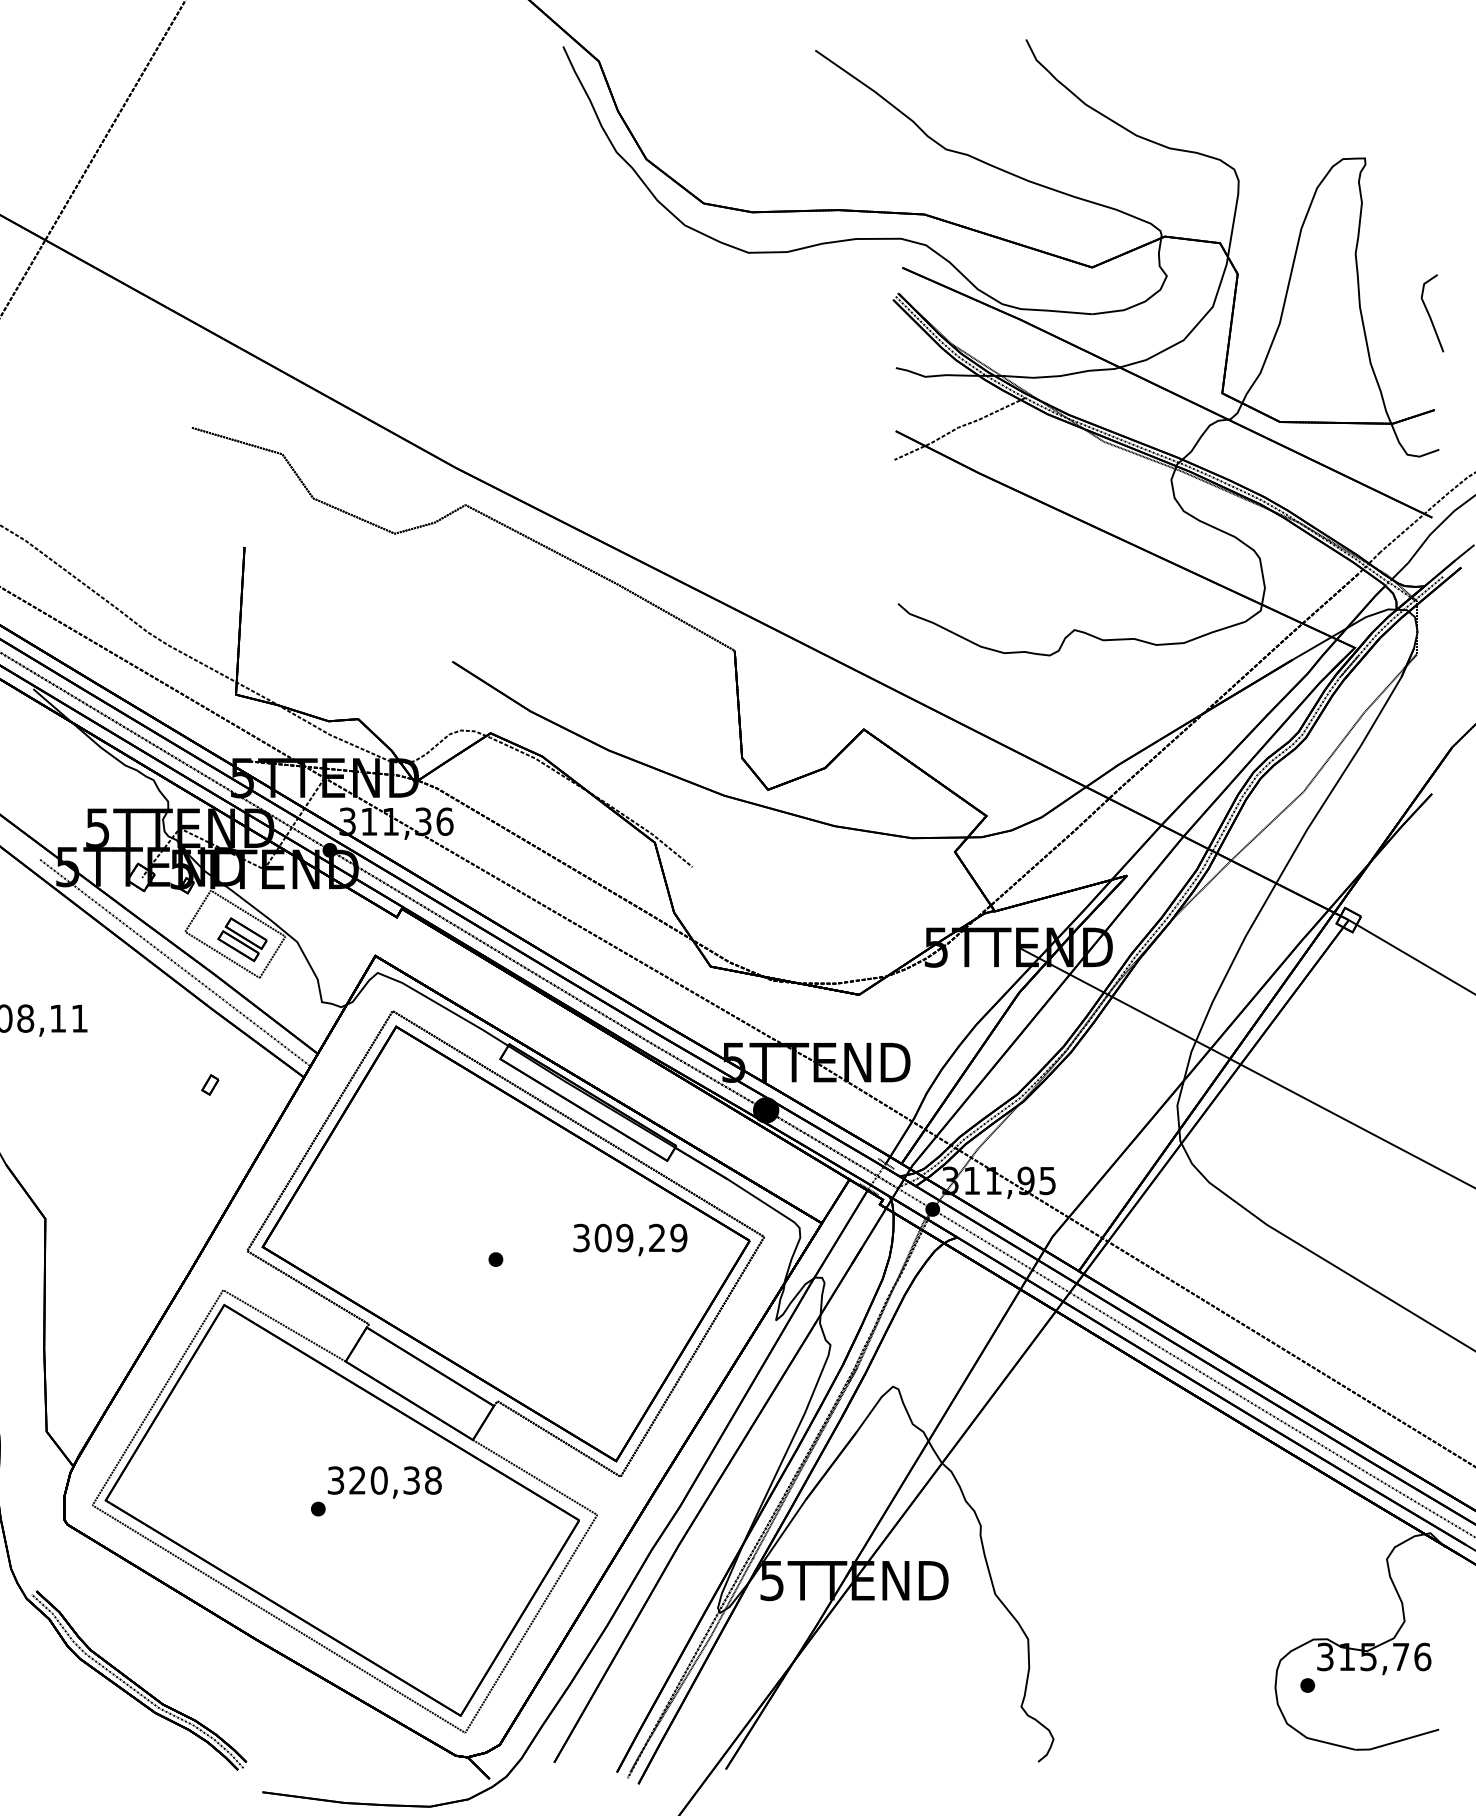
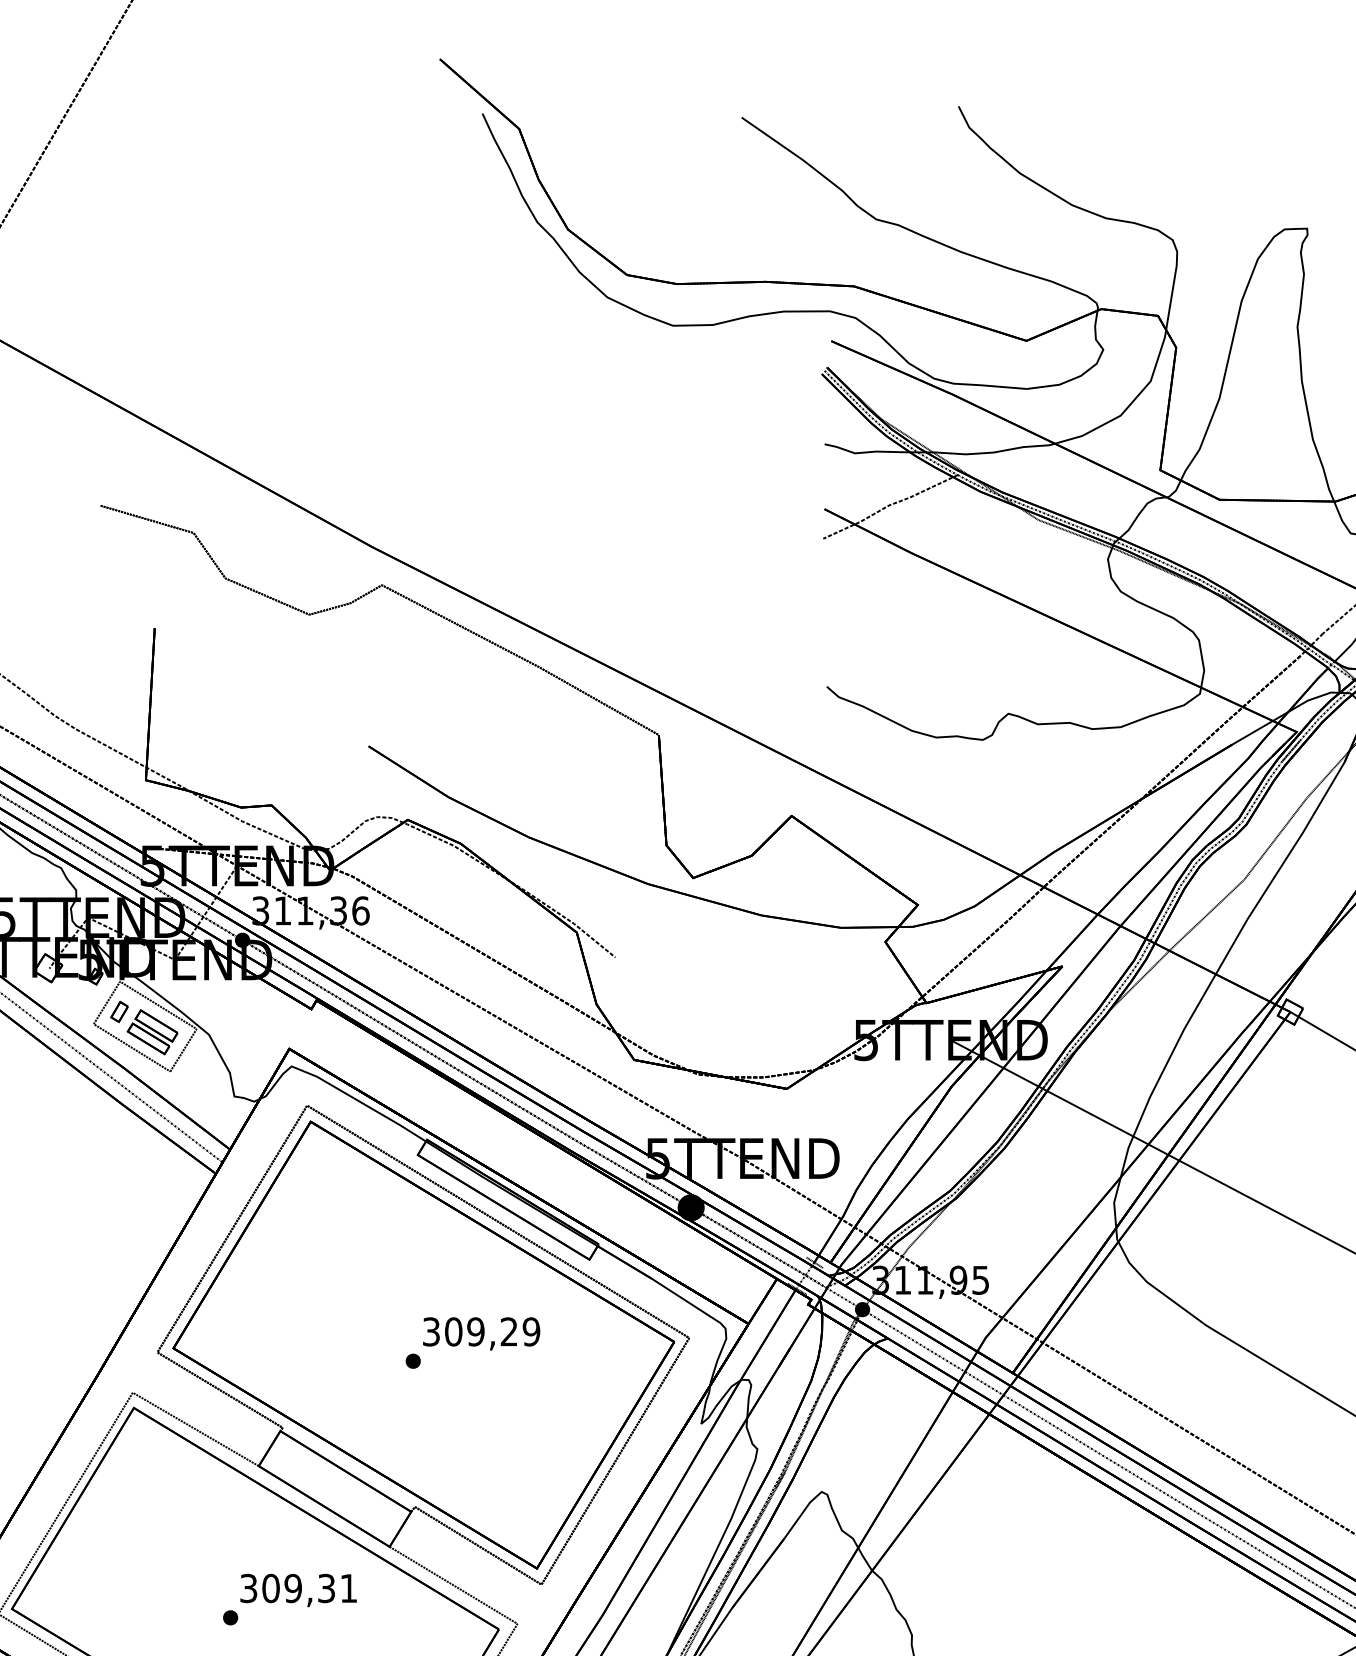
part: (210, 1084) -> (119, 1011), moved
text: (630, 1239) -> (481, 1333), moved
text: (395, 1480) -> (309, 1588), 320,38 -> 309,31

